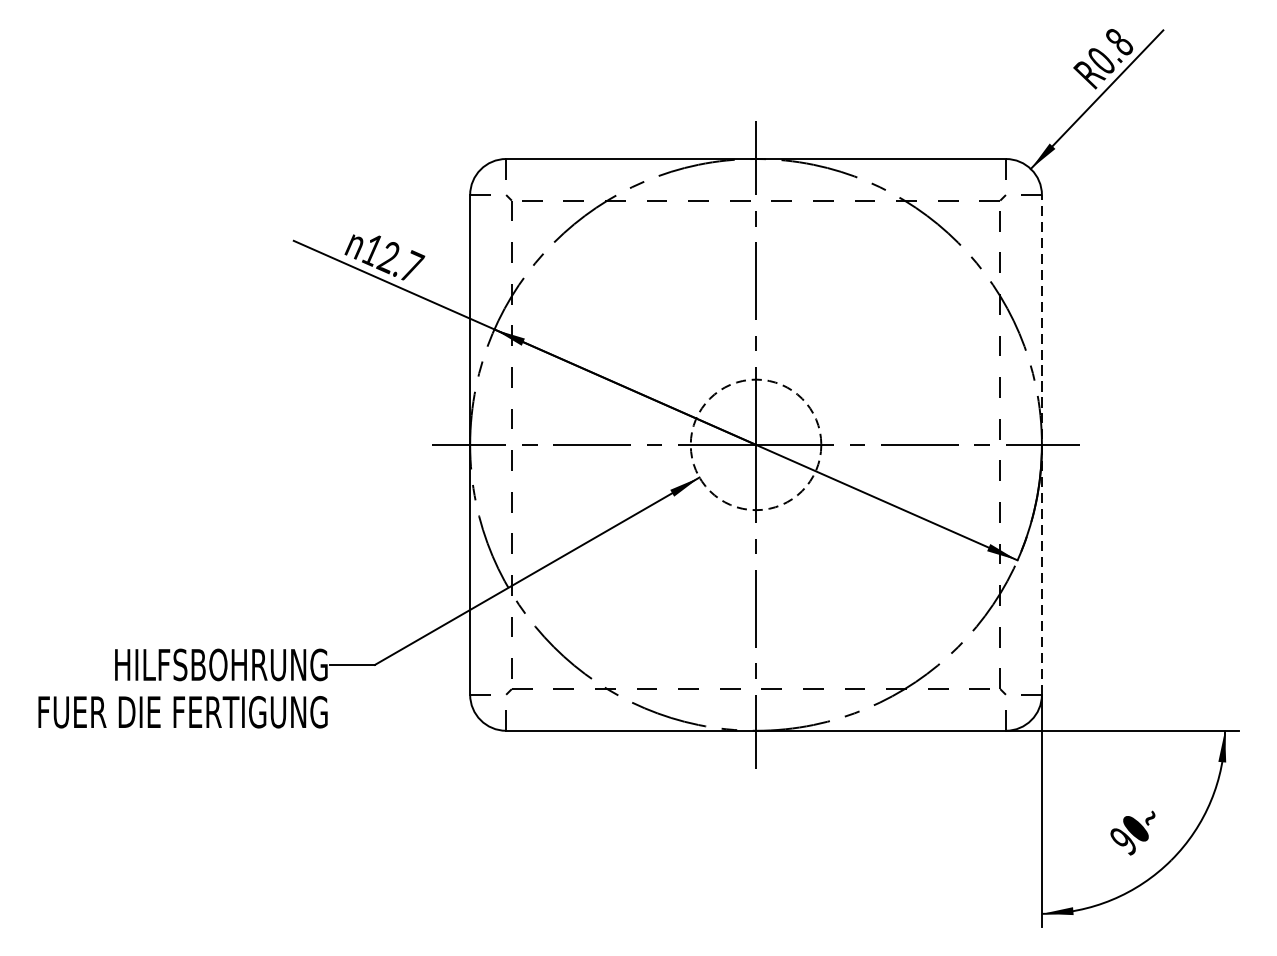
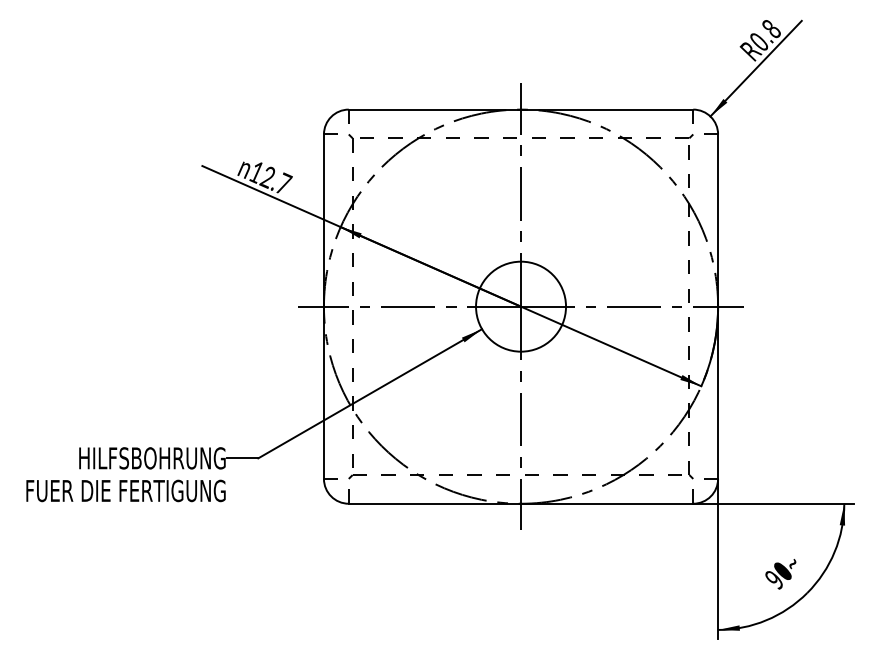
circle: (756, 444) -> (521, 306), dashed -> solid
line: (1042, 444) -> (718, 306), dashed -> solid

